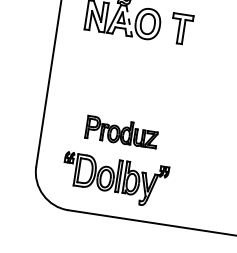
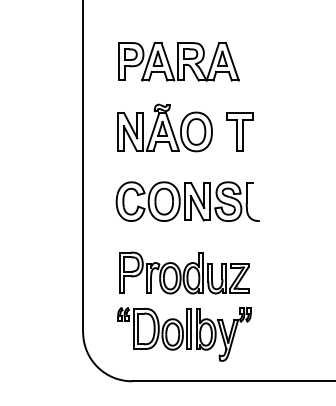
line: (129, 20) -> (172, 131), dashed -> solid
part: (132, 77) -> (187, 201), added
part: (122, 131) -> (184, 272), size x1.43

